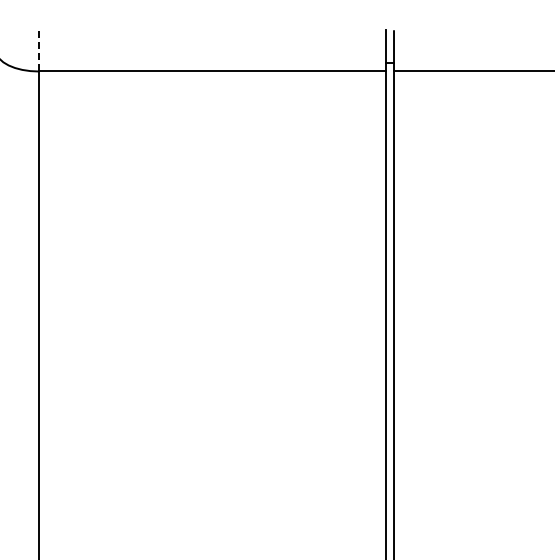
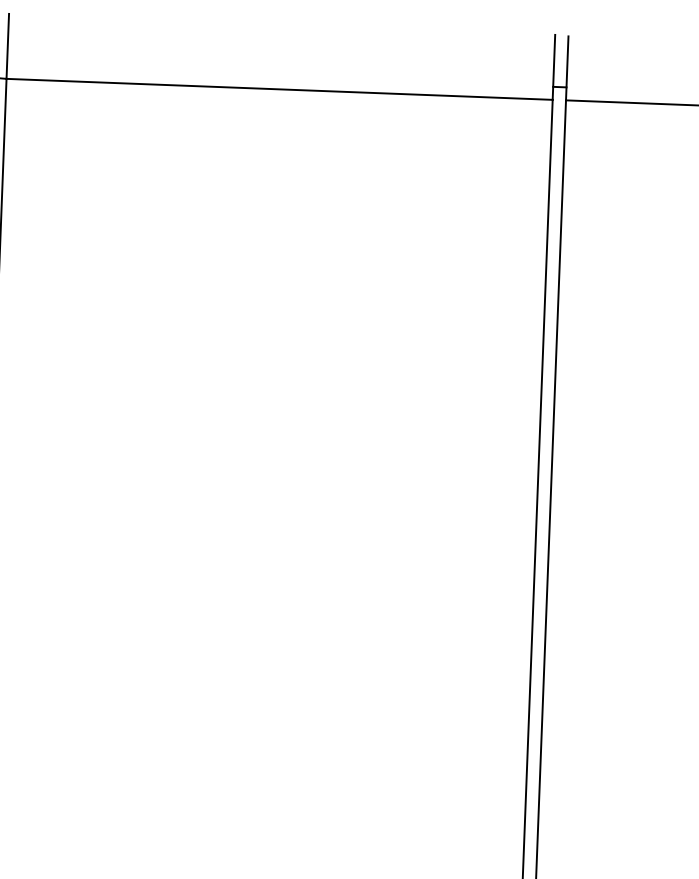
line: (38, 50) -> (7, 45), dashed -> solid

